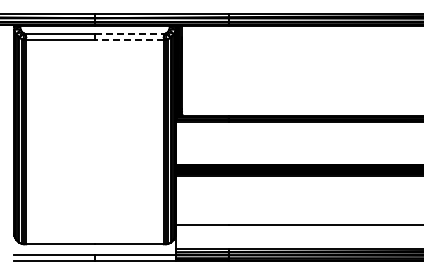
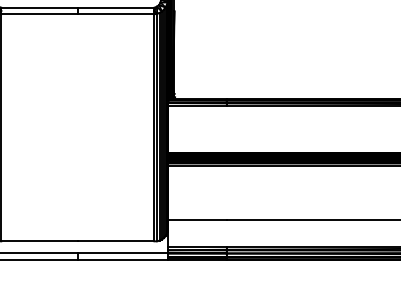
line: (129, 34) -> (116, 7), dashed -> solid
line: (128, 40) -> (115, 14), dashed -> solid

